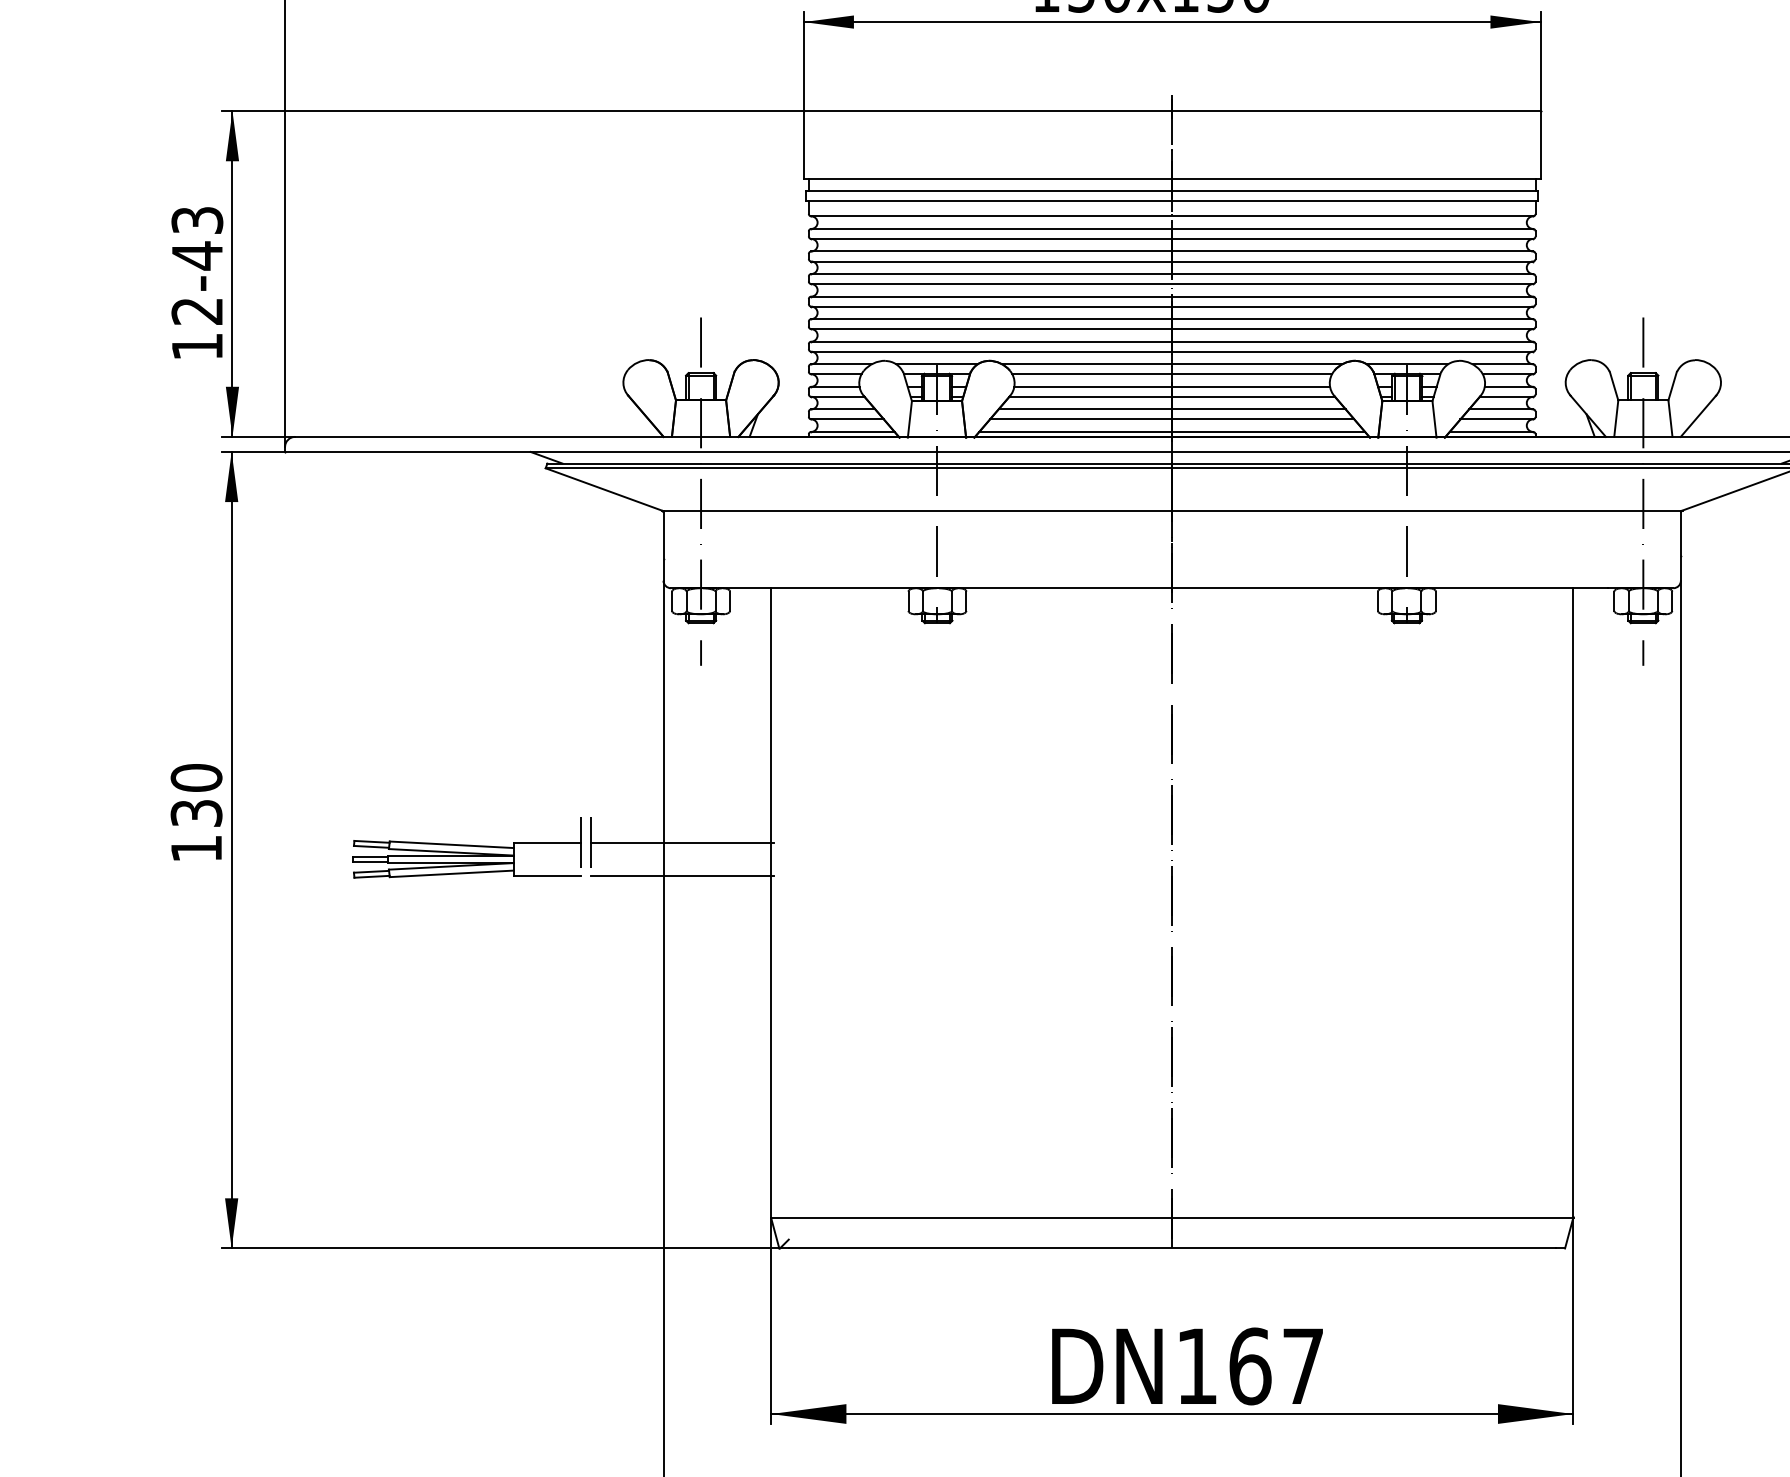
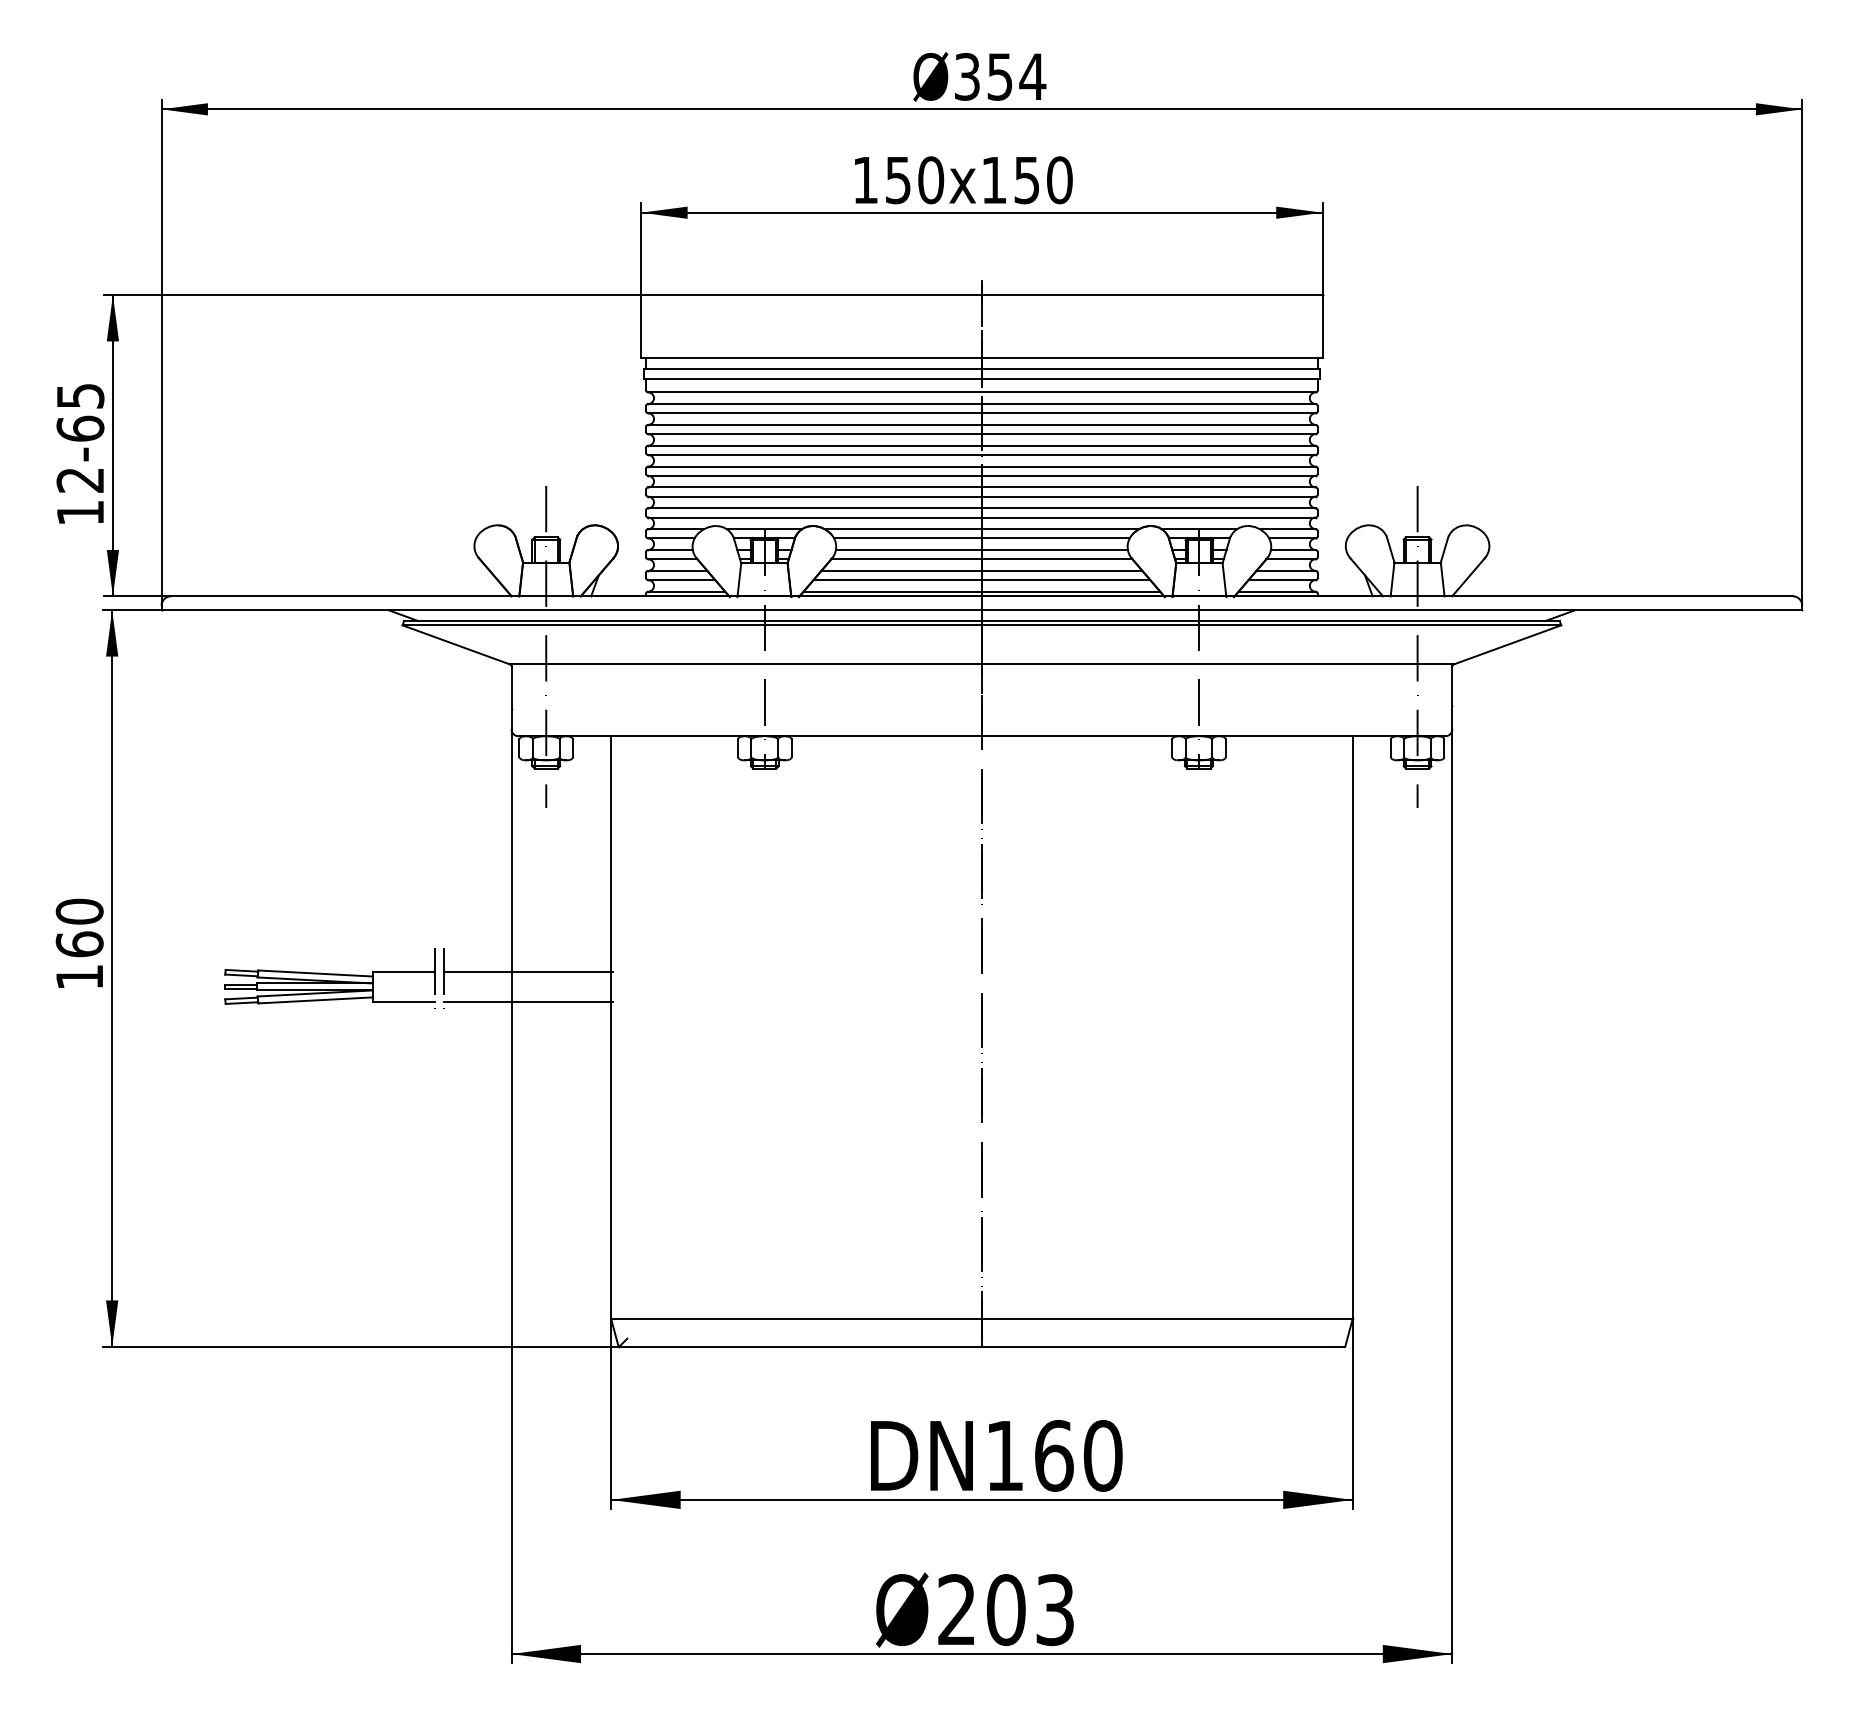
text: (197, 238) -> (80, 412), 43 -> 65
text: (196, 813) -> (79, 944), 130 -> 160
text: (1302, 1366) -> (1102, 1455), 167 -> 160

